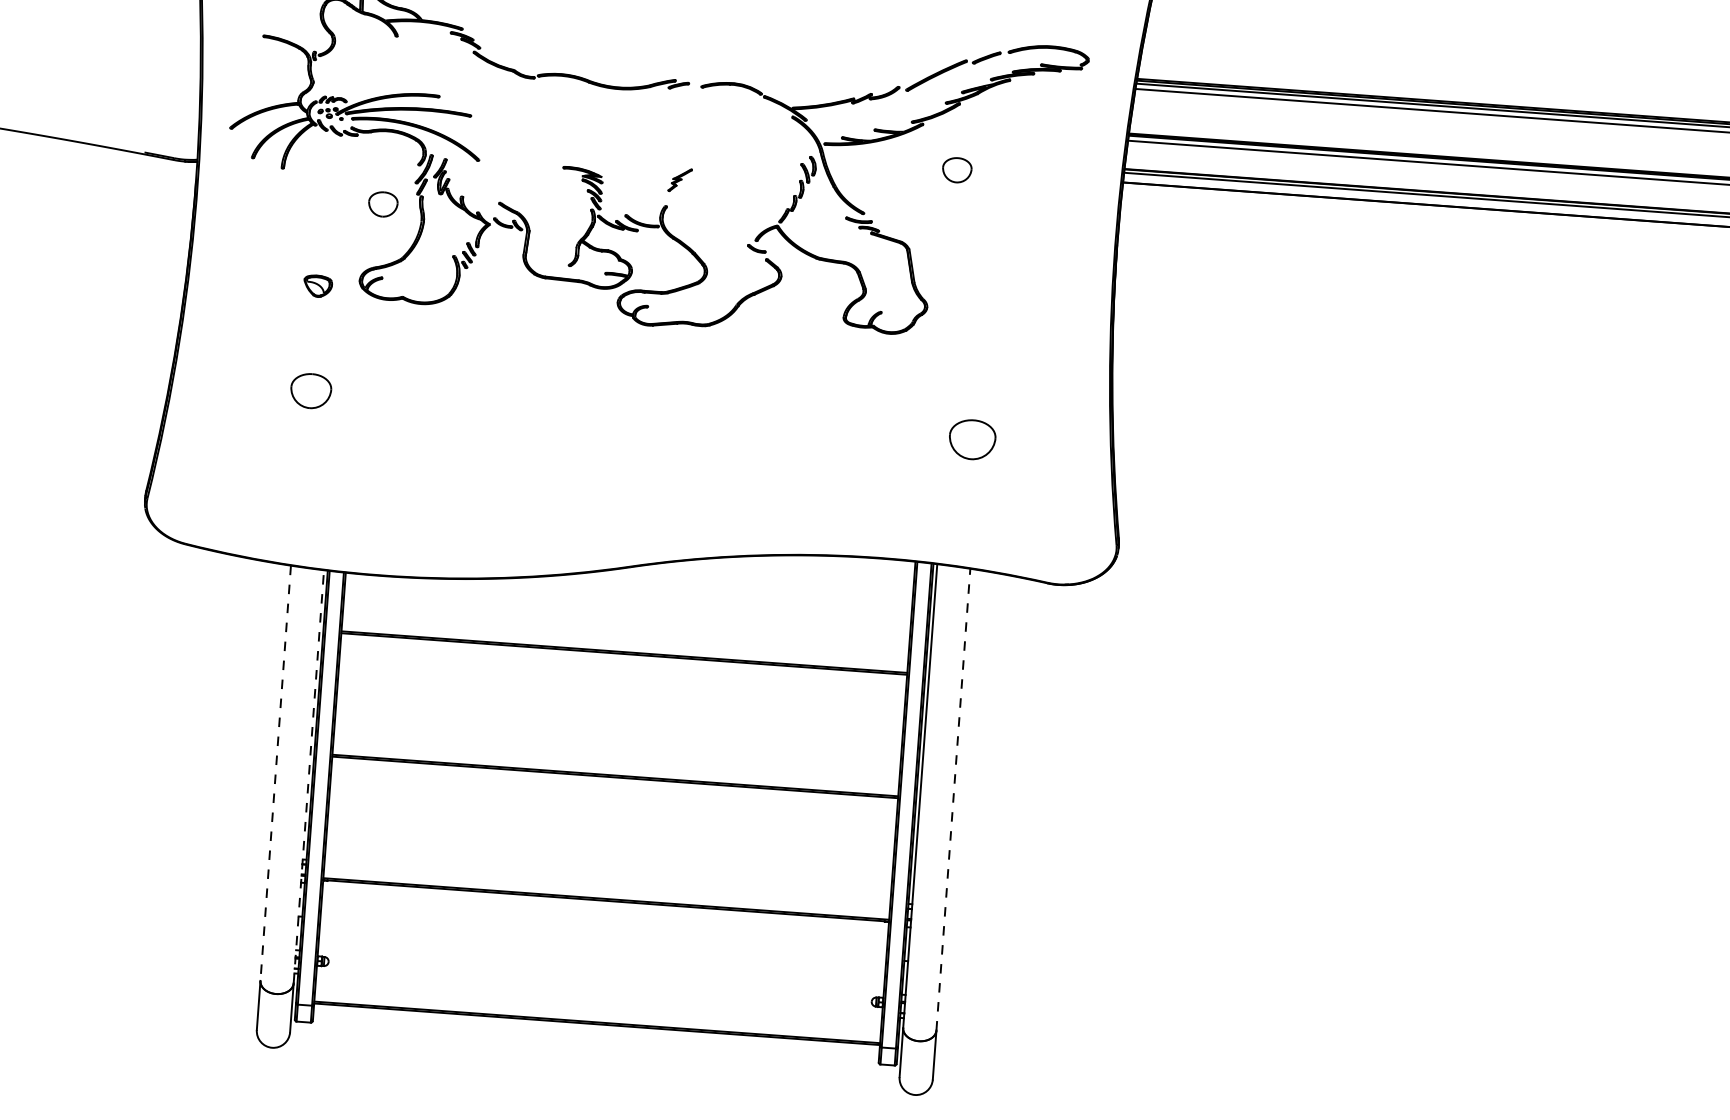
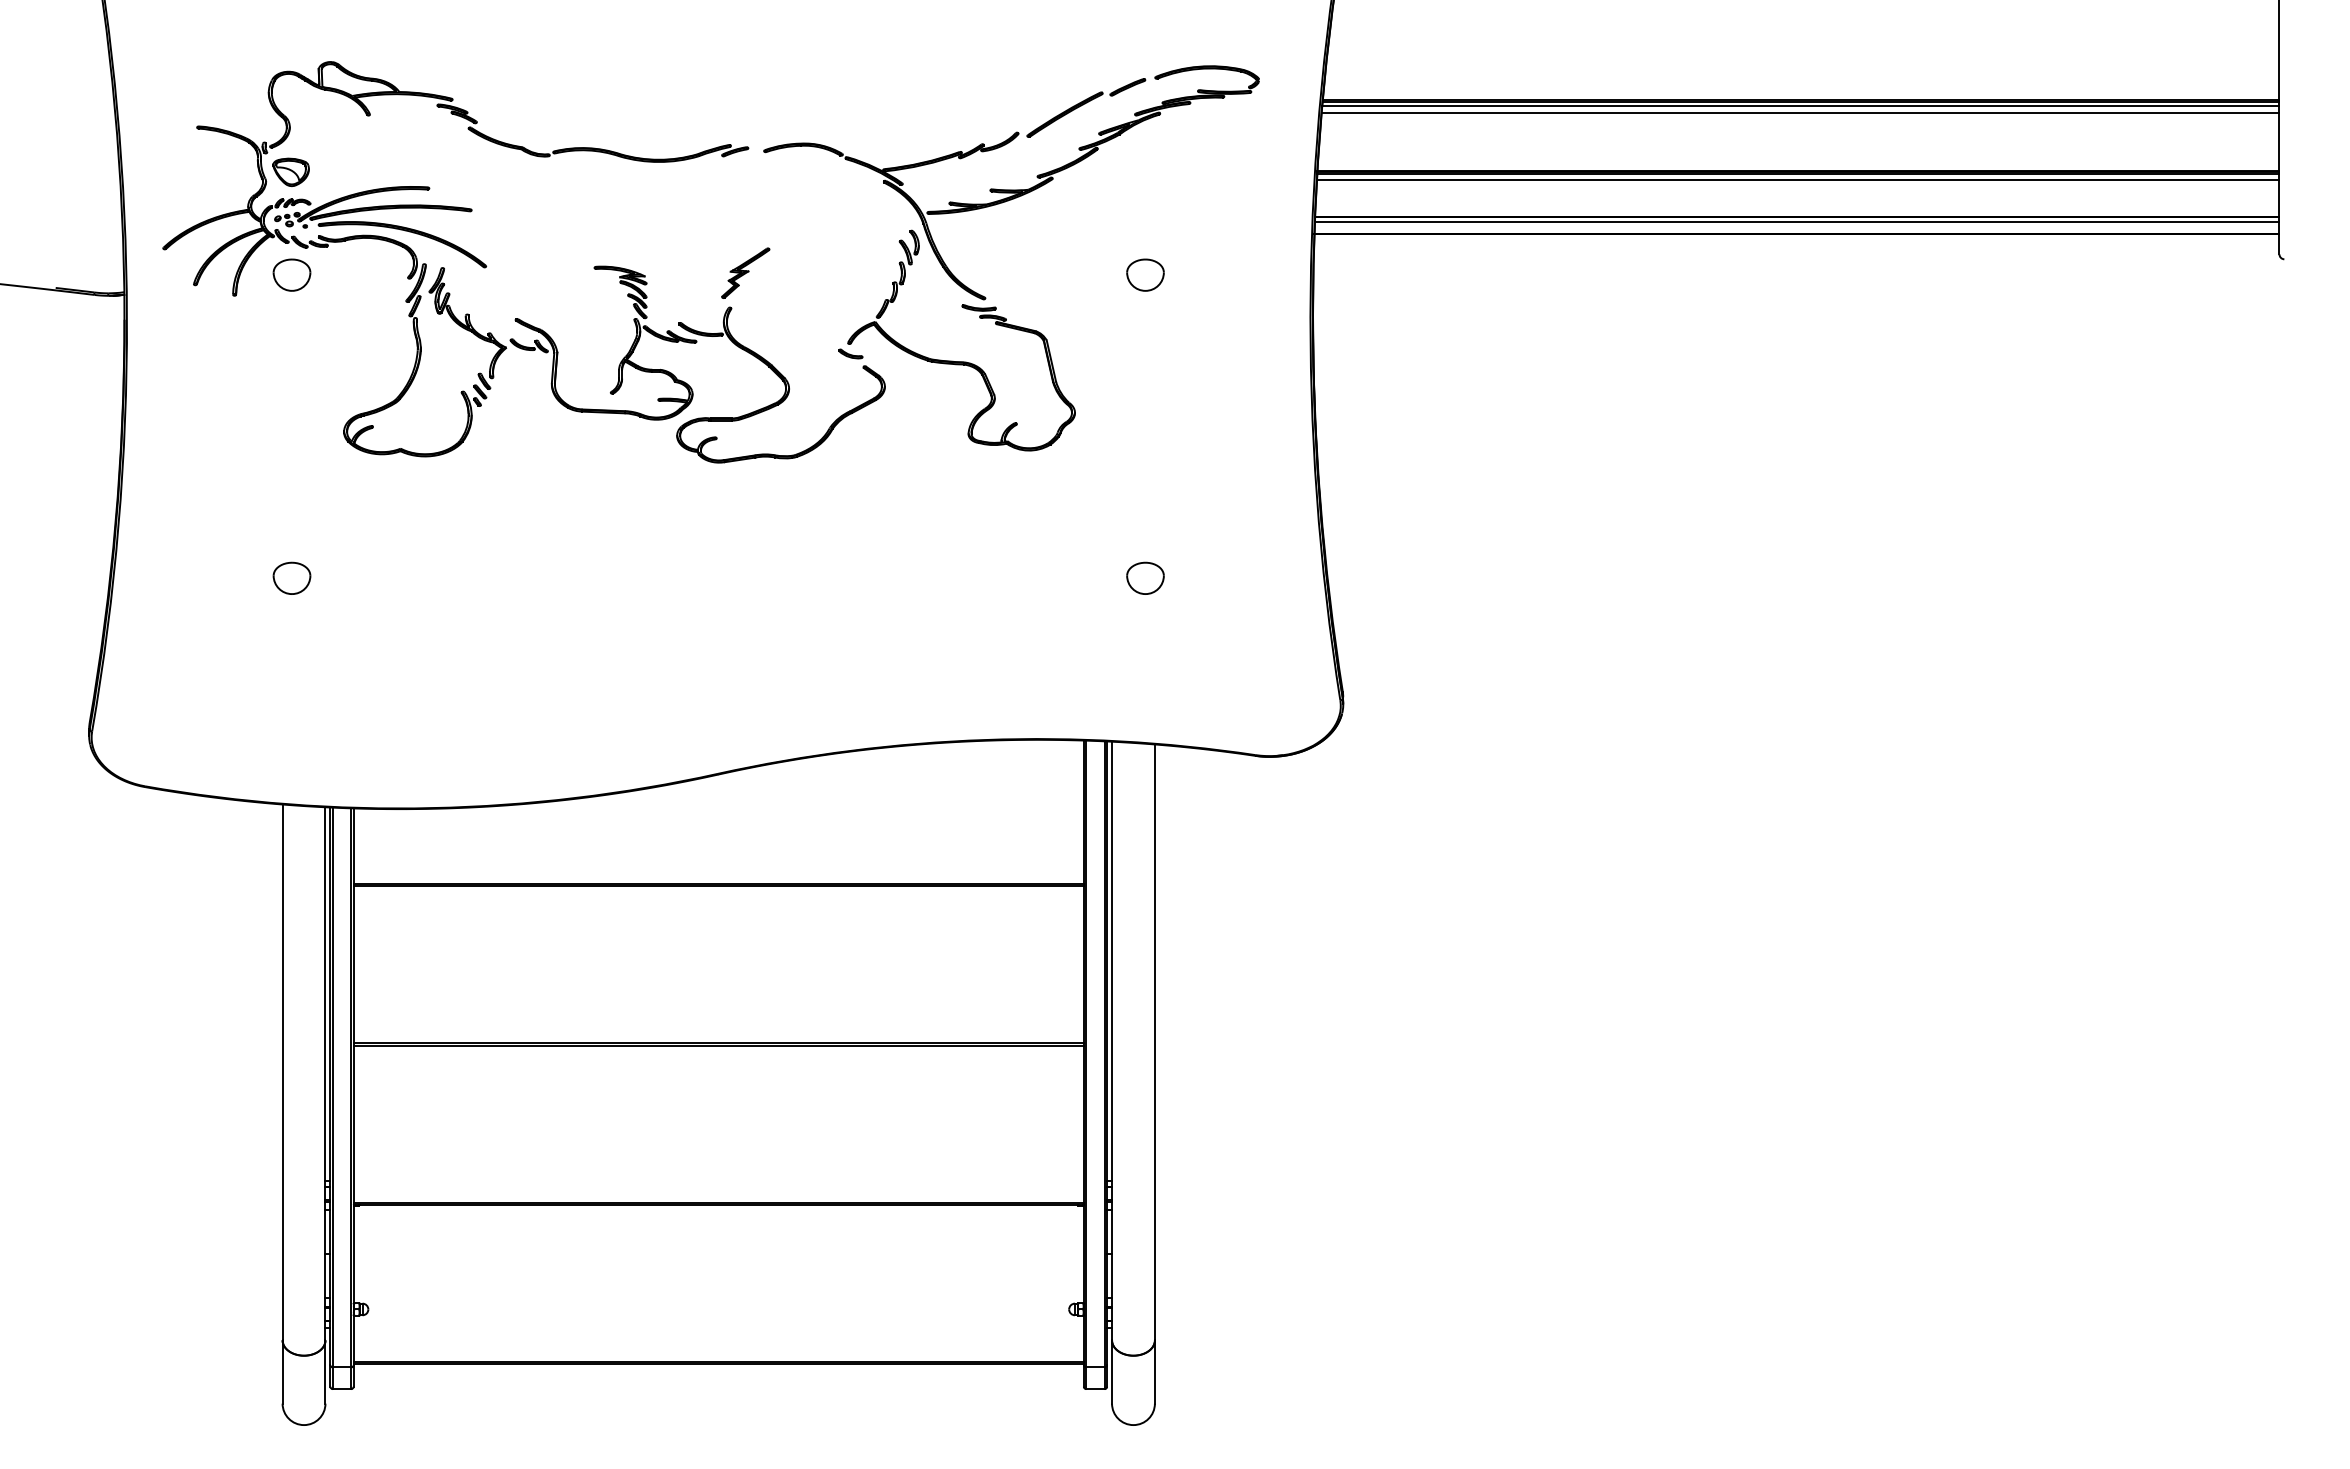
part: (957, 169) -> (1145, 274), moved
part: (679, 179) -> (745, 272), size x1.67
part: (382, 203) -> (291, 274), moved
part: (317, 286) -> (290, 172), moved
part: (310, 390) -> (291, 577), size x0.71
part: (972, 438) -> (1145, 577), size x0.62
line: (275, 773) -> (282, 1072), dashed -> solid
line: (308, 776) -> (325, 1073), dashed -> solid
line: (953, 799) -> (1154, 1042), dashed -> solid

